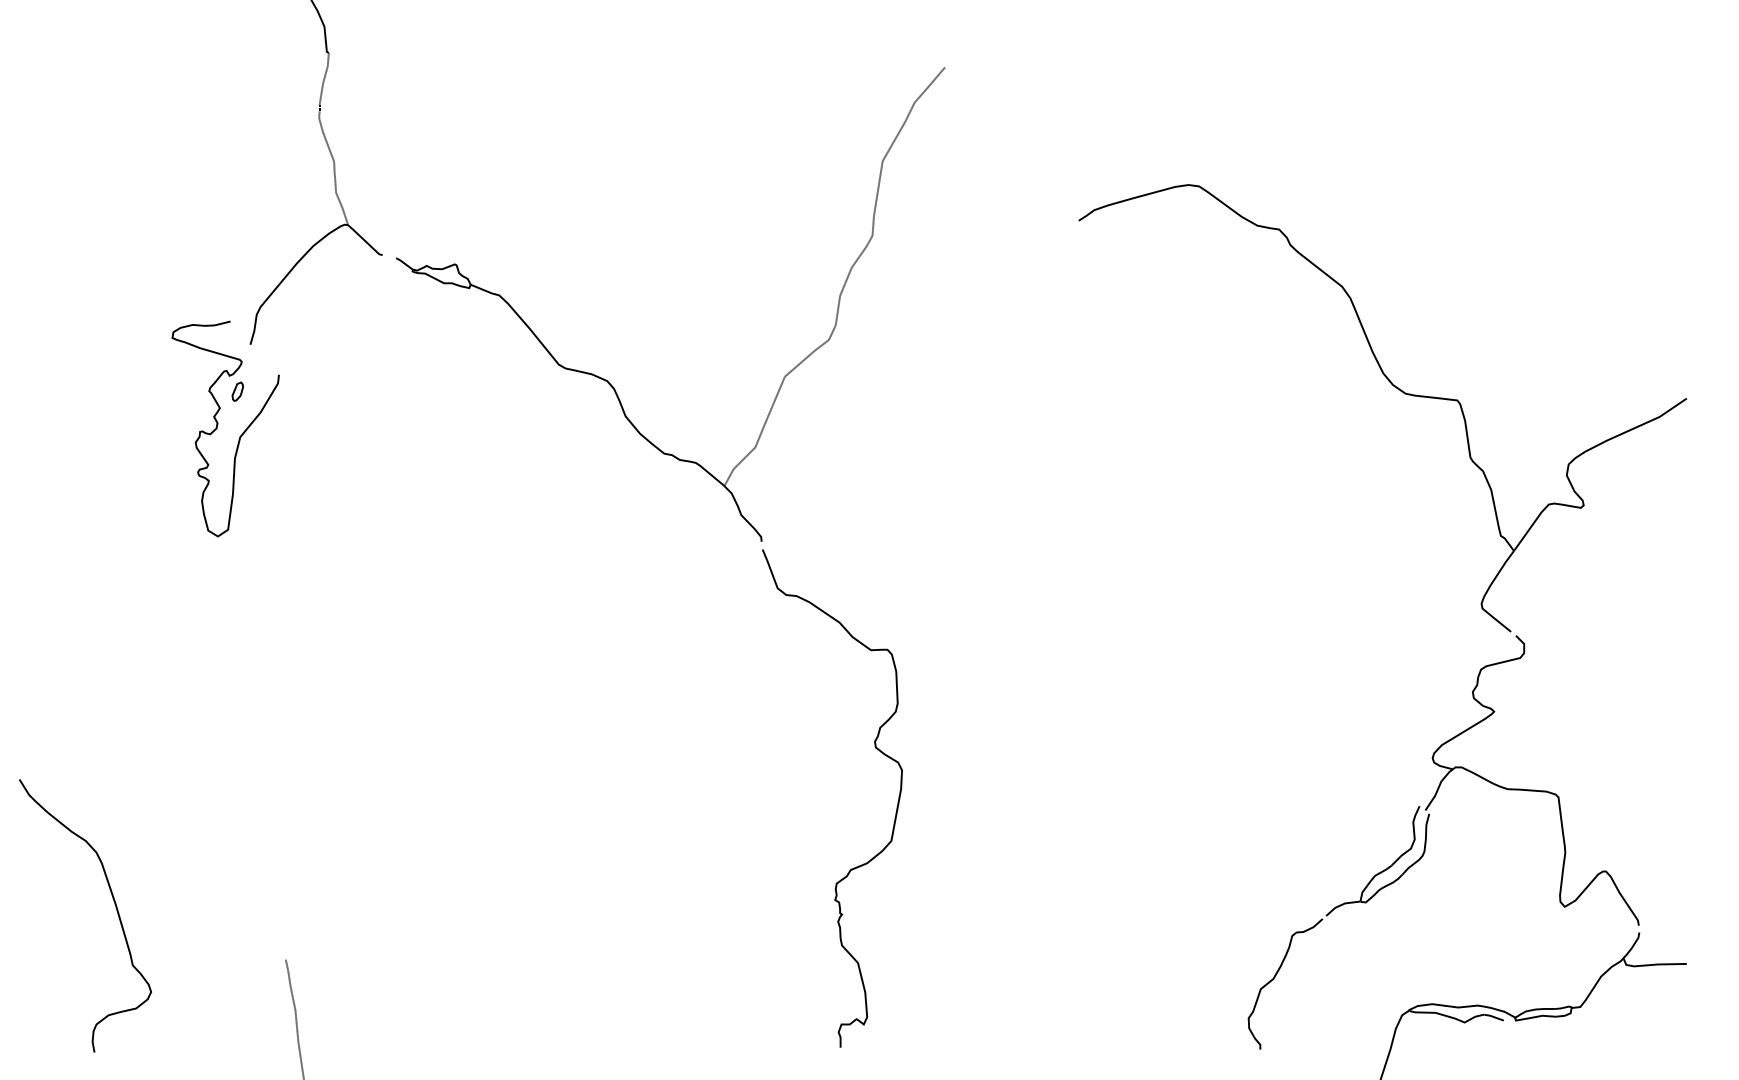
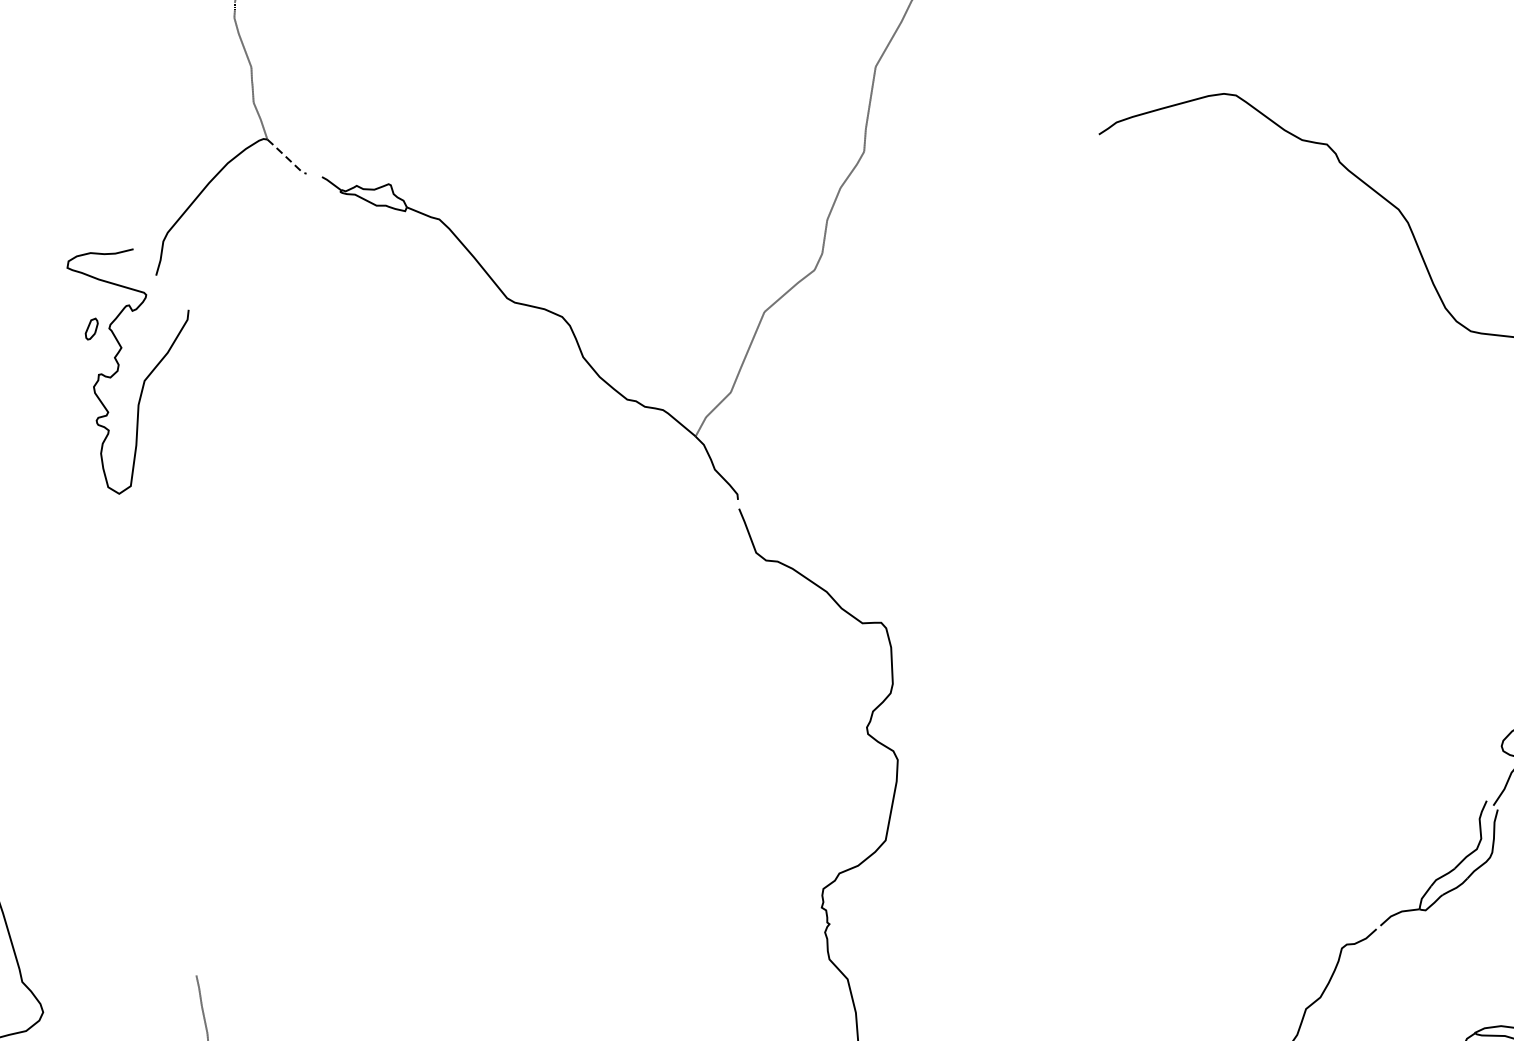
line: (364, 240) -> (285, 156), solid -> dashed
part: (237, 391) -> (91, 328), moved

